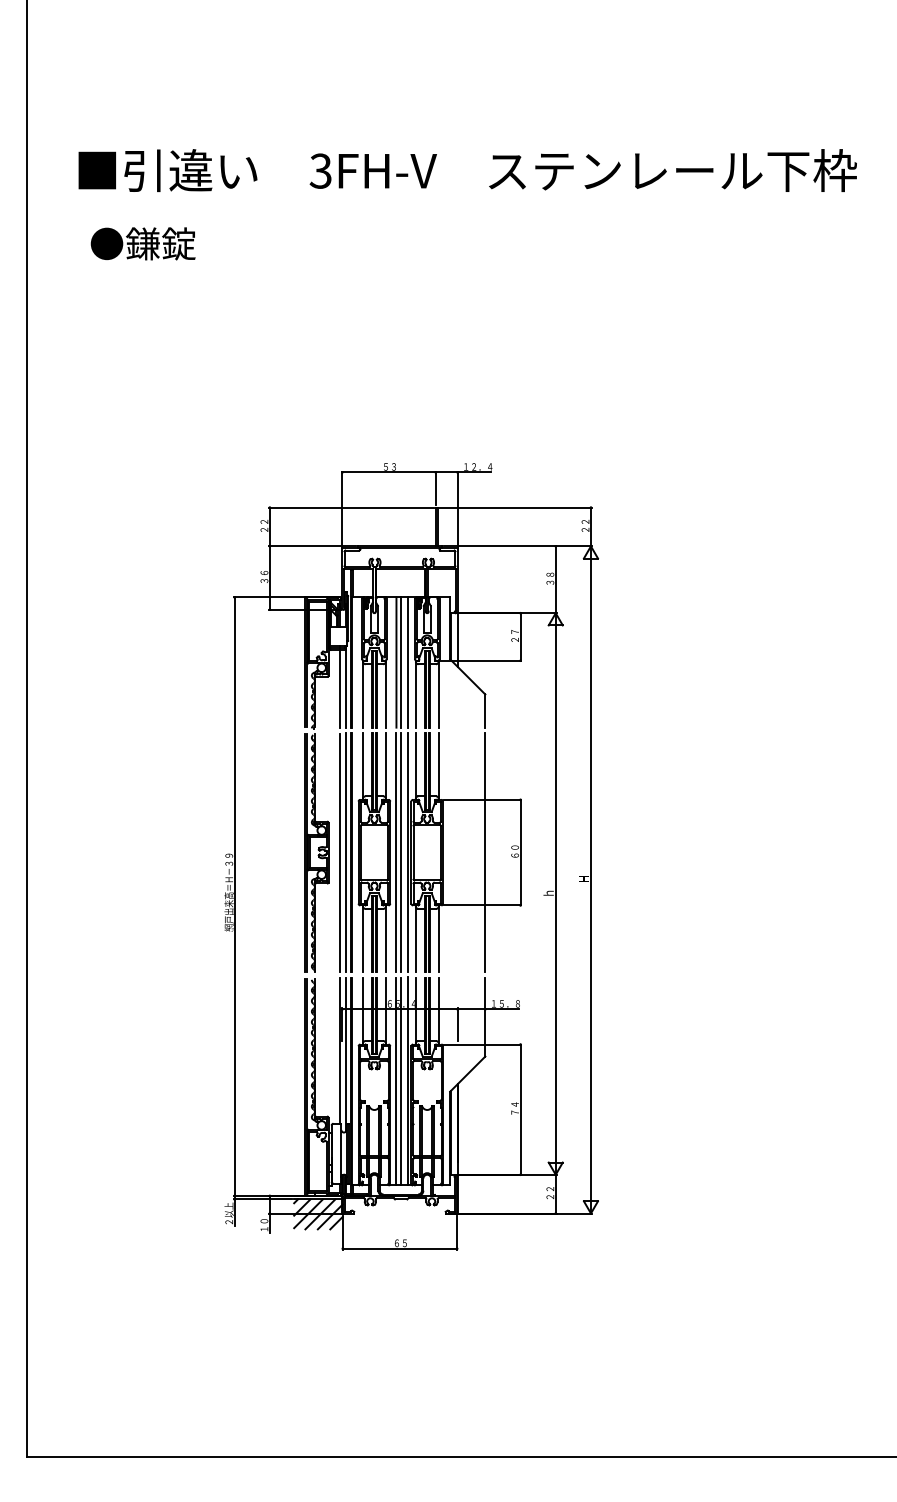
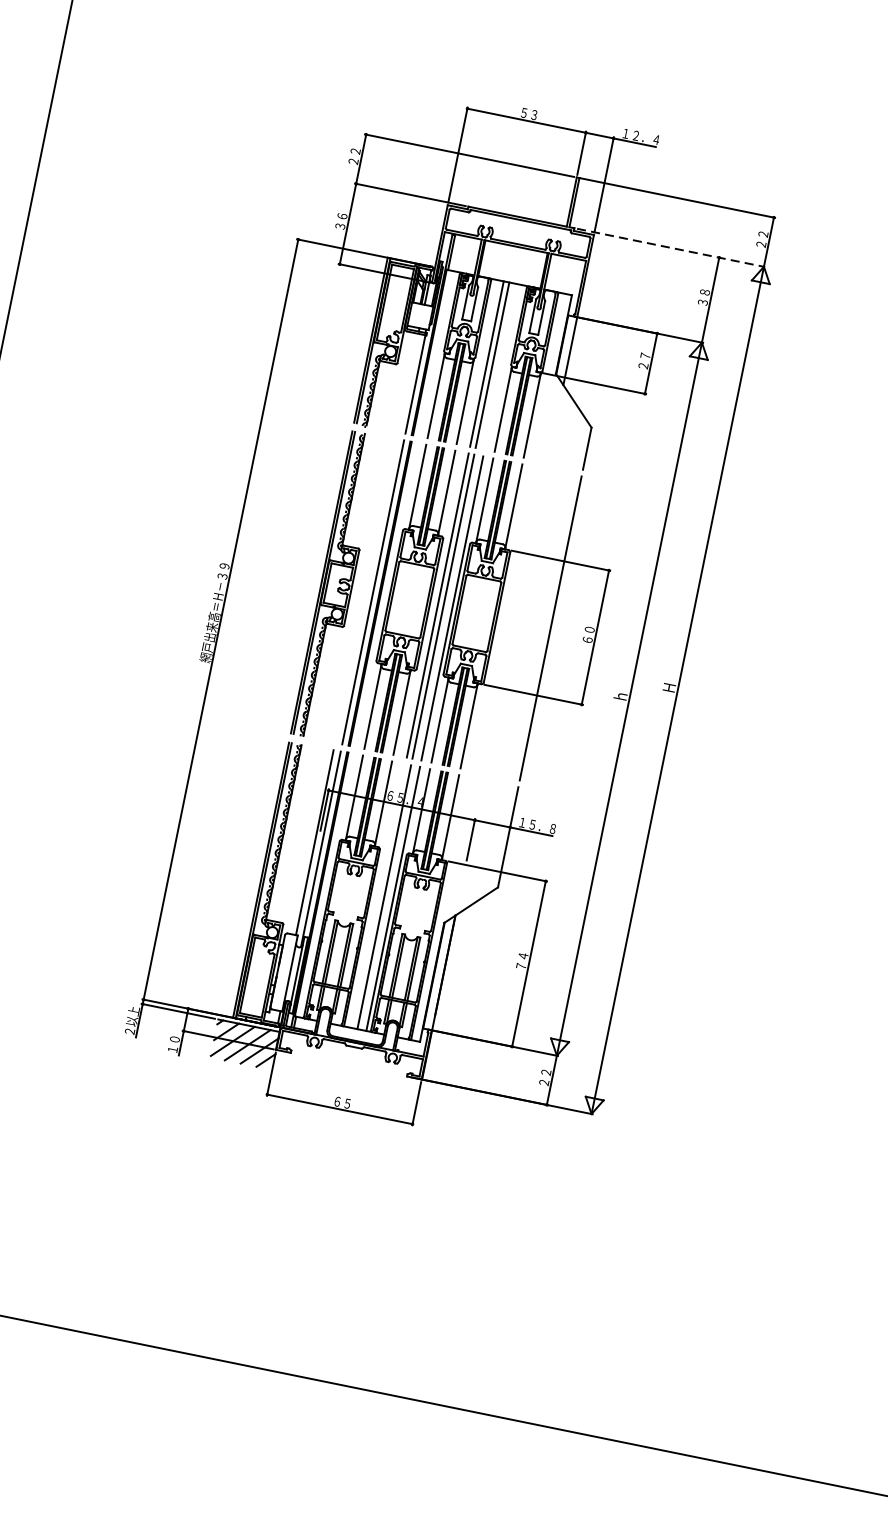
line: (518, 546) -> (671, 248), solid -> dashed
line: (407, 662) -> (500, 366), removed
line: (339, 688) -> (407, 382), removed
line: (339, 853) -> (365, 591), removed
line: (396, 1081) -> (378, 896), removed

